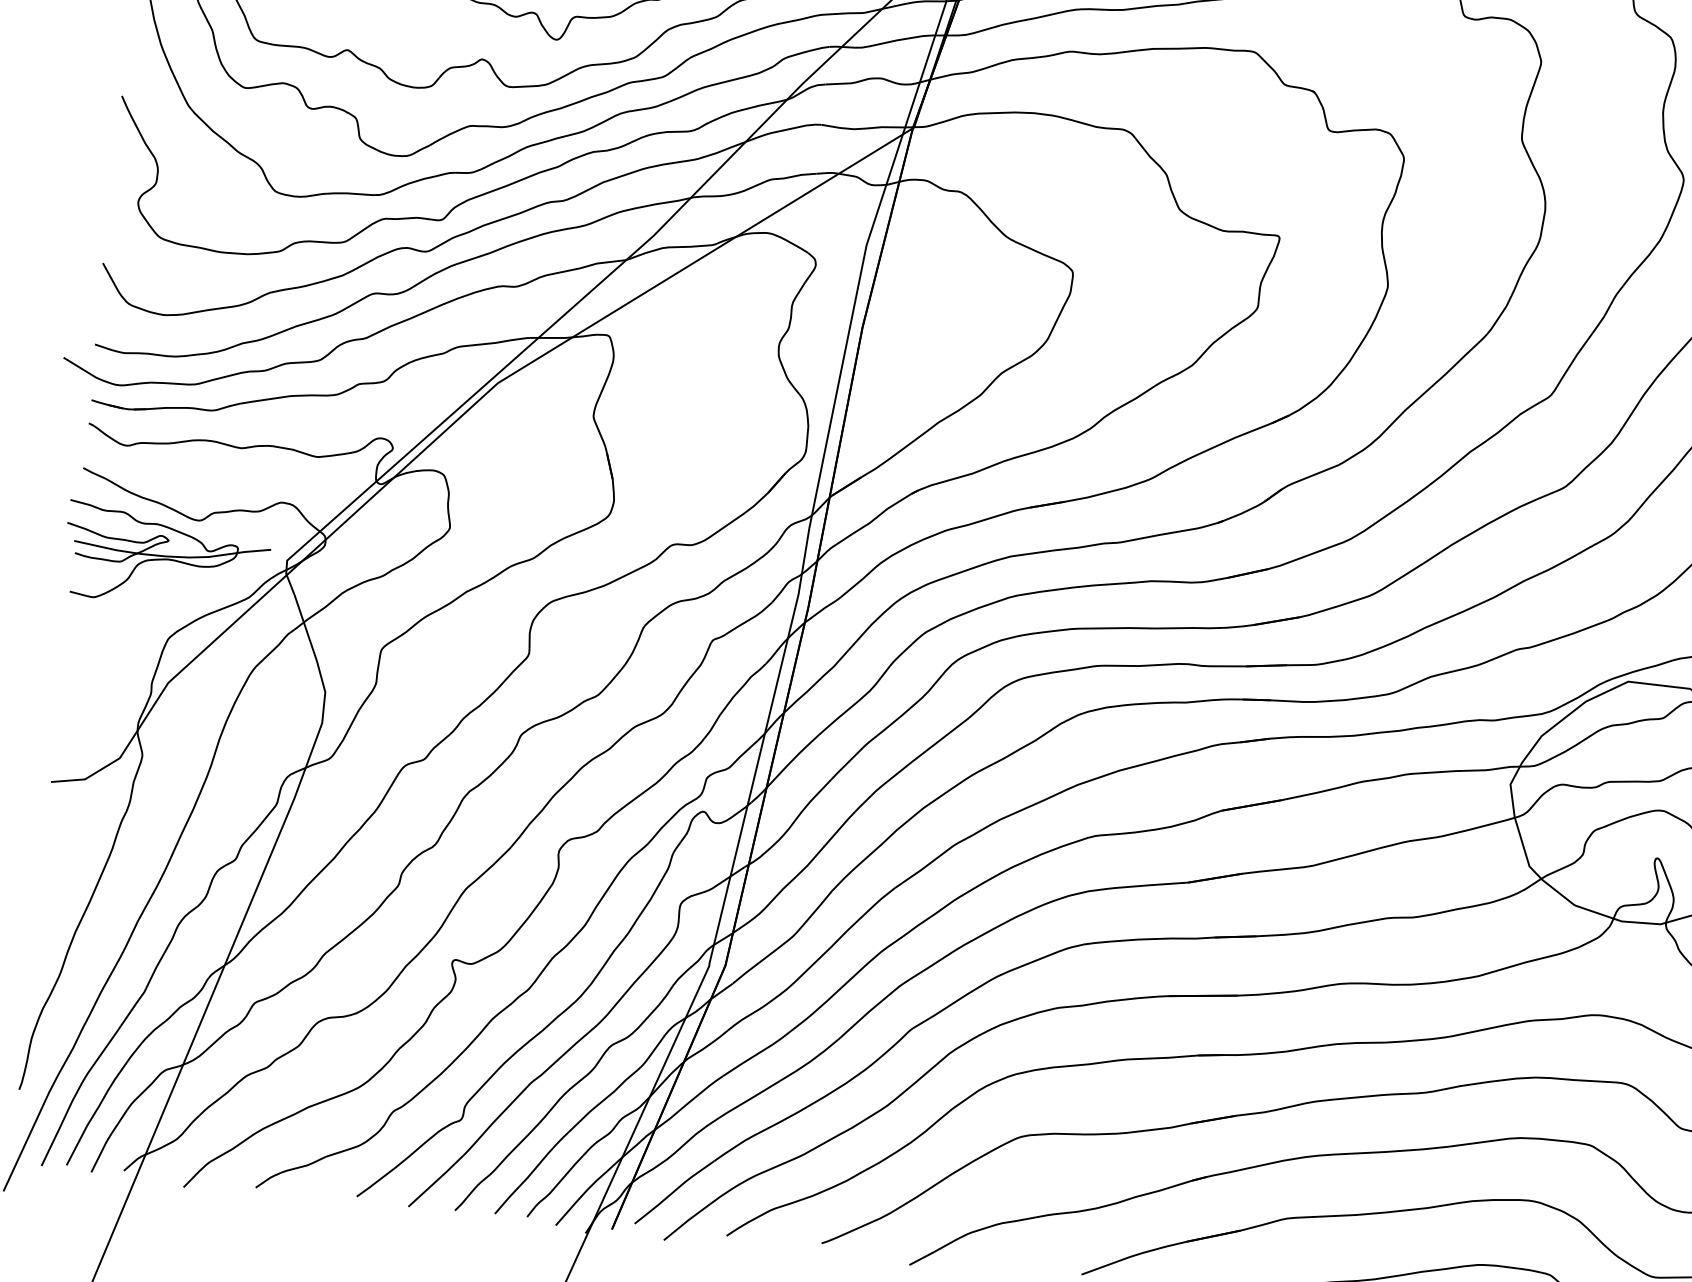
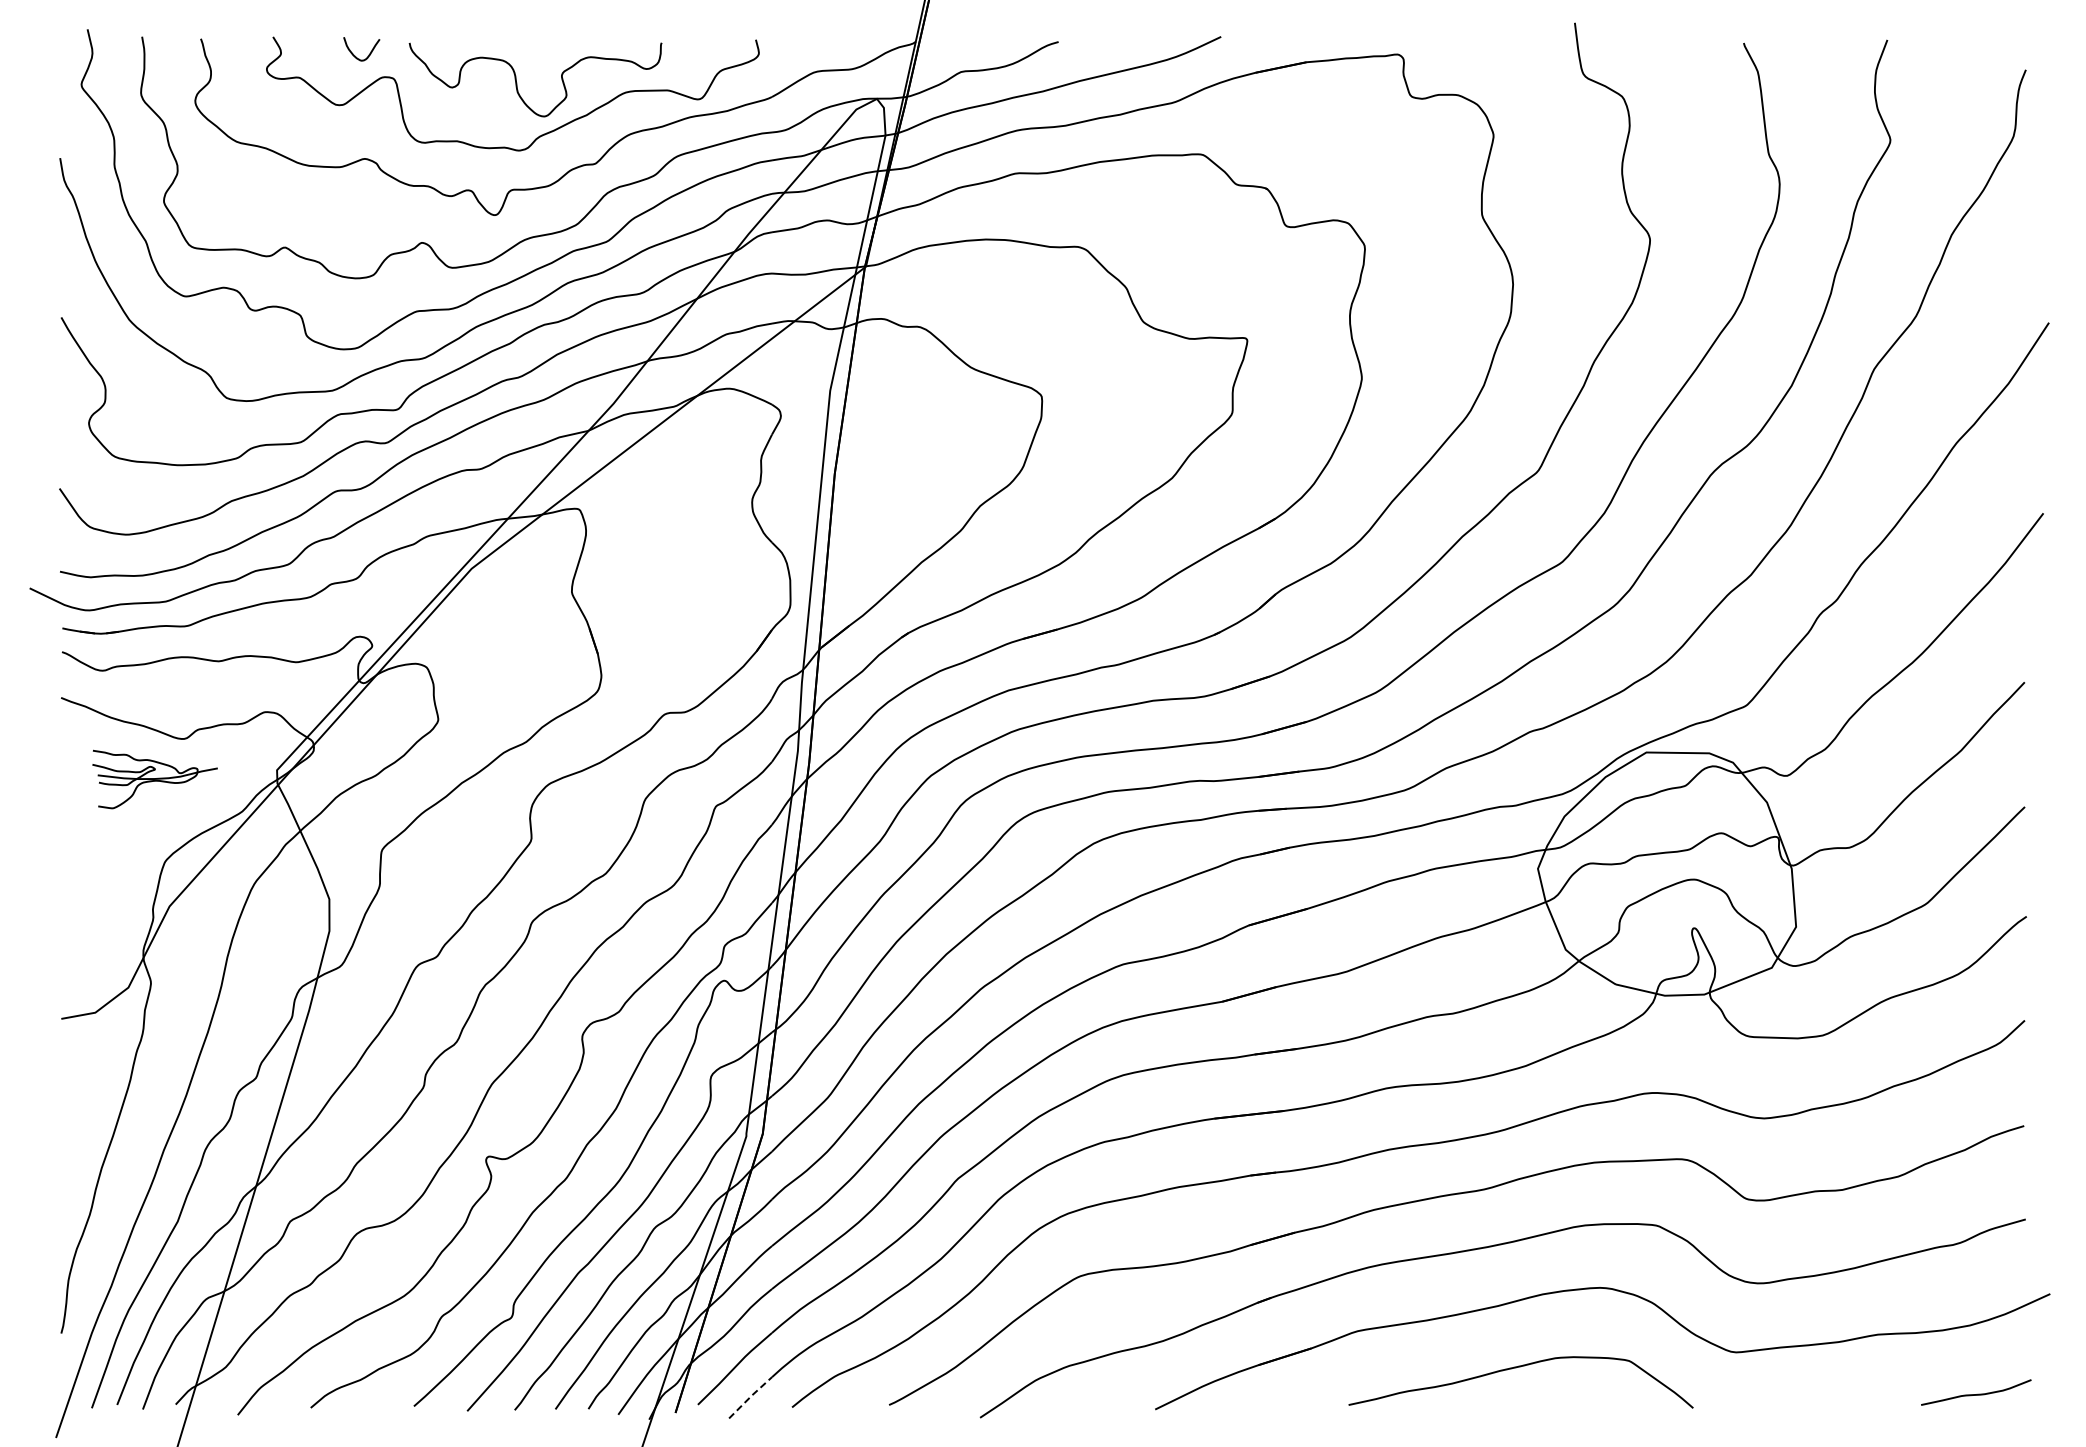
part: (166, 557) -> (154, 779), size x0.6
line: (686, 1221) -> (750, 1396), solid -> dashed

